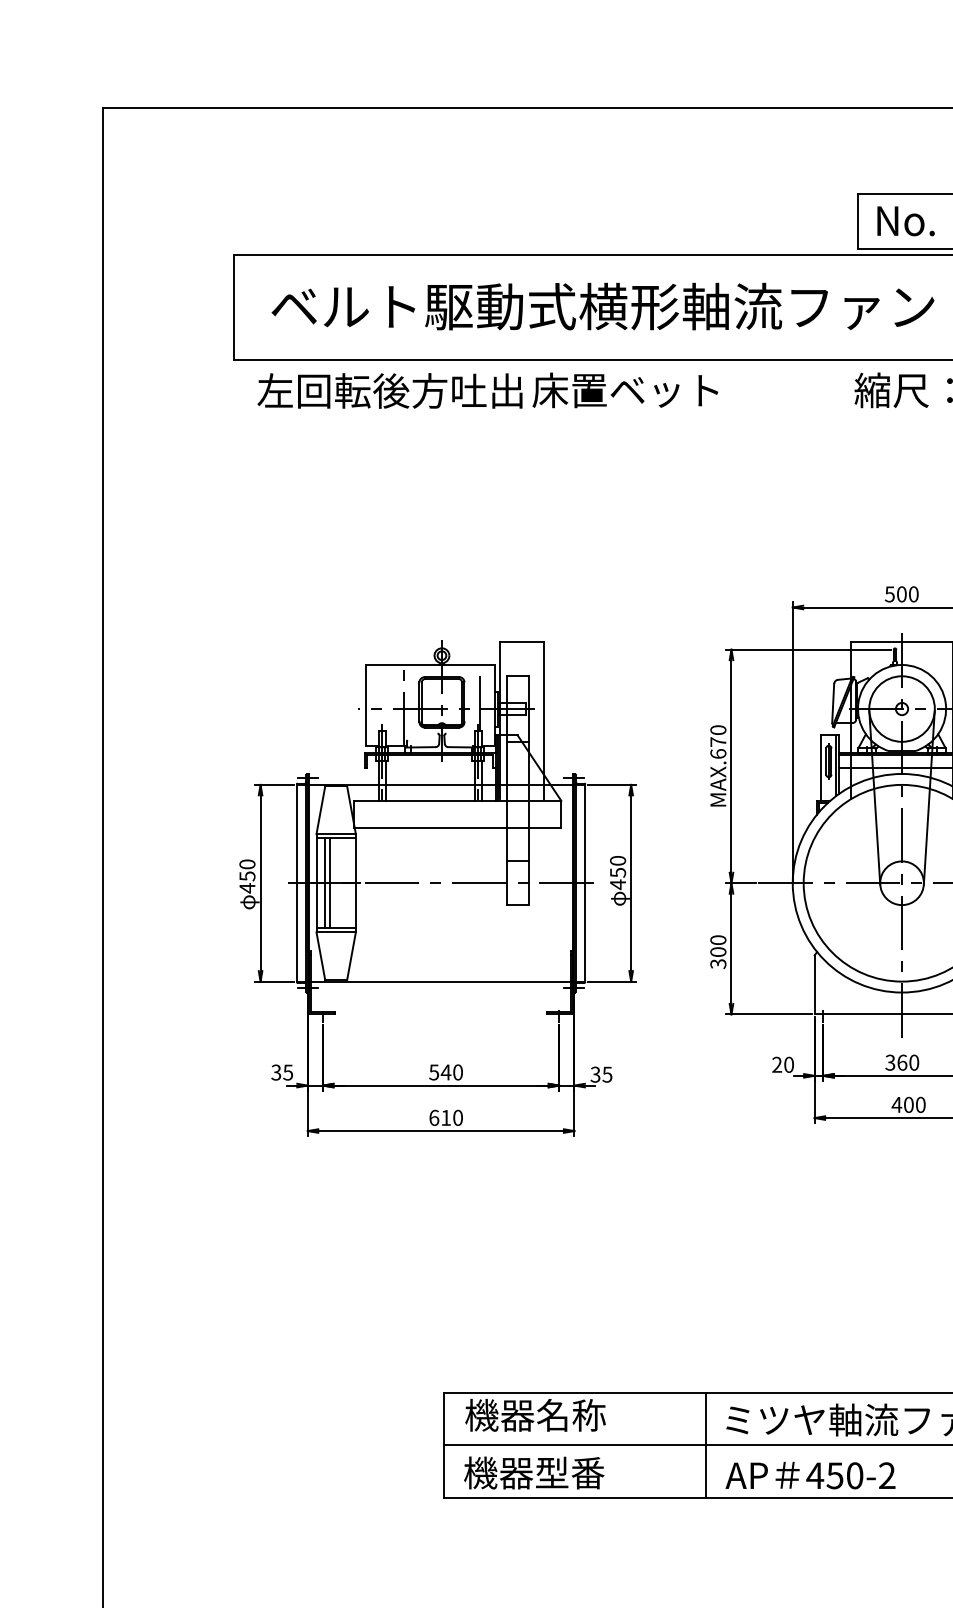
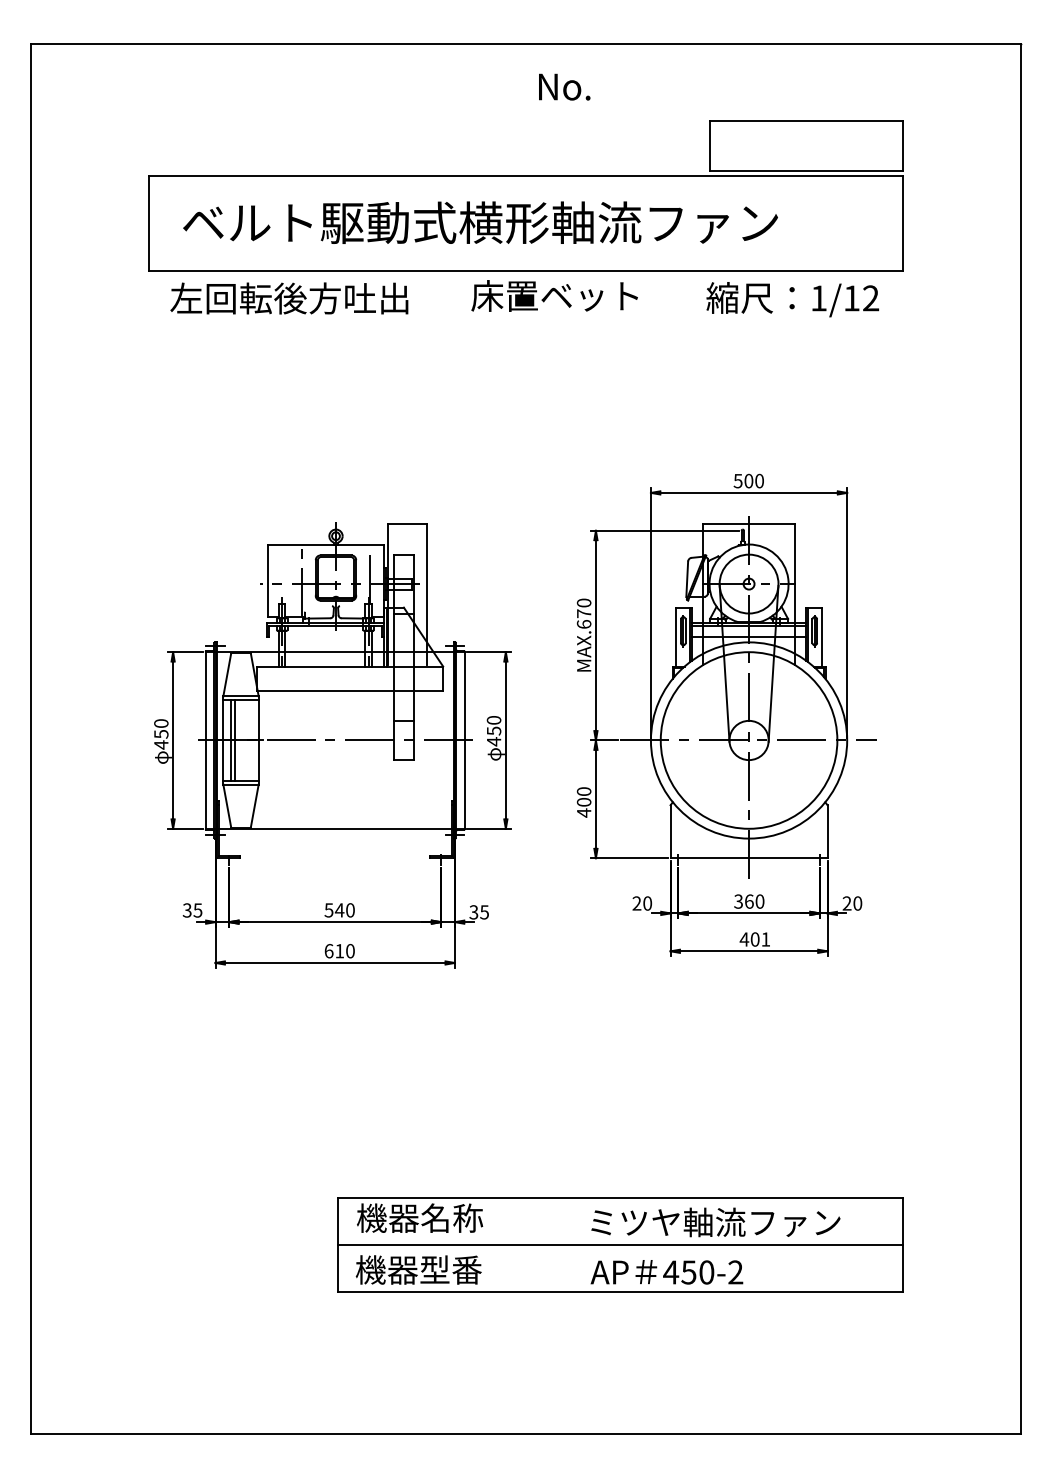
text: (905, 220) -> (564, 86), moved
text: (625, 389) -> (554, 295), moved
text: (717, 963) -> (583, 812), 300 -> 400
text: (920, 1104) -> (765, 939), 400 -> 401
line: (706, 1445) -> (573, 1245), removed

